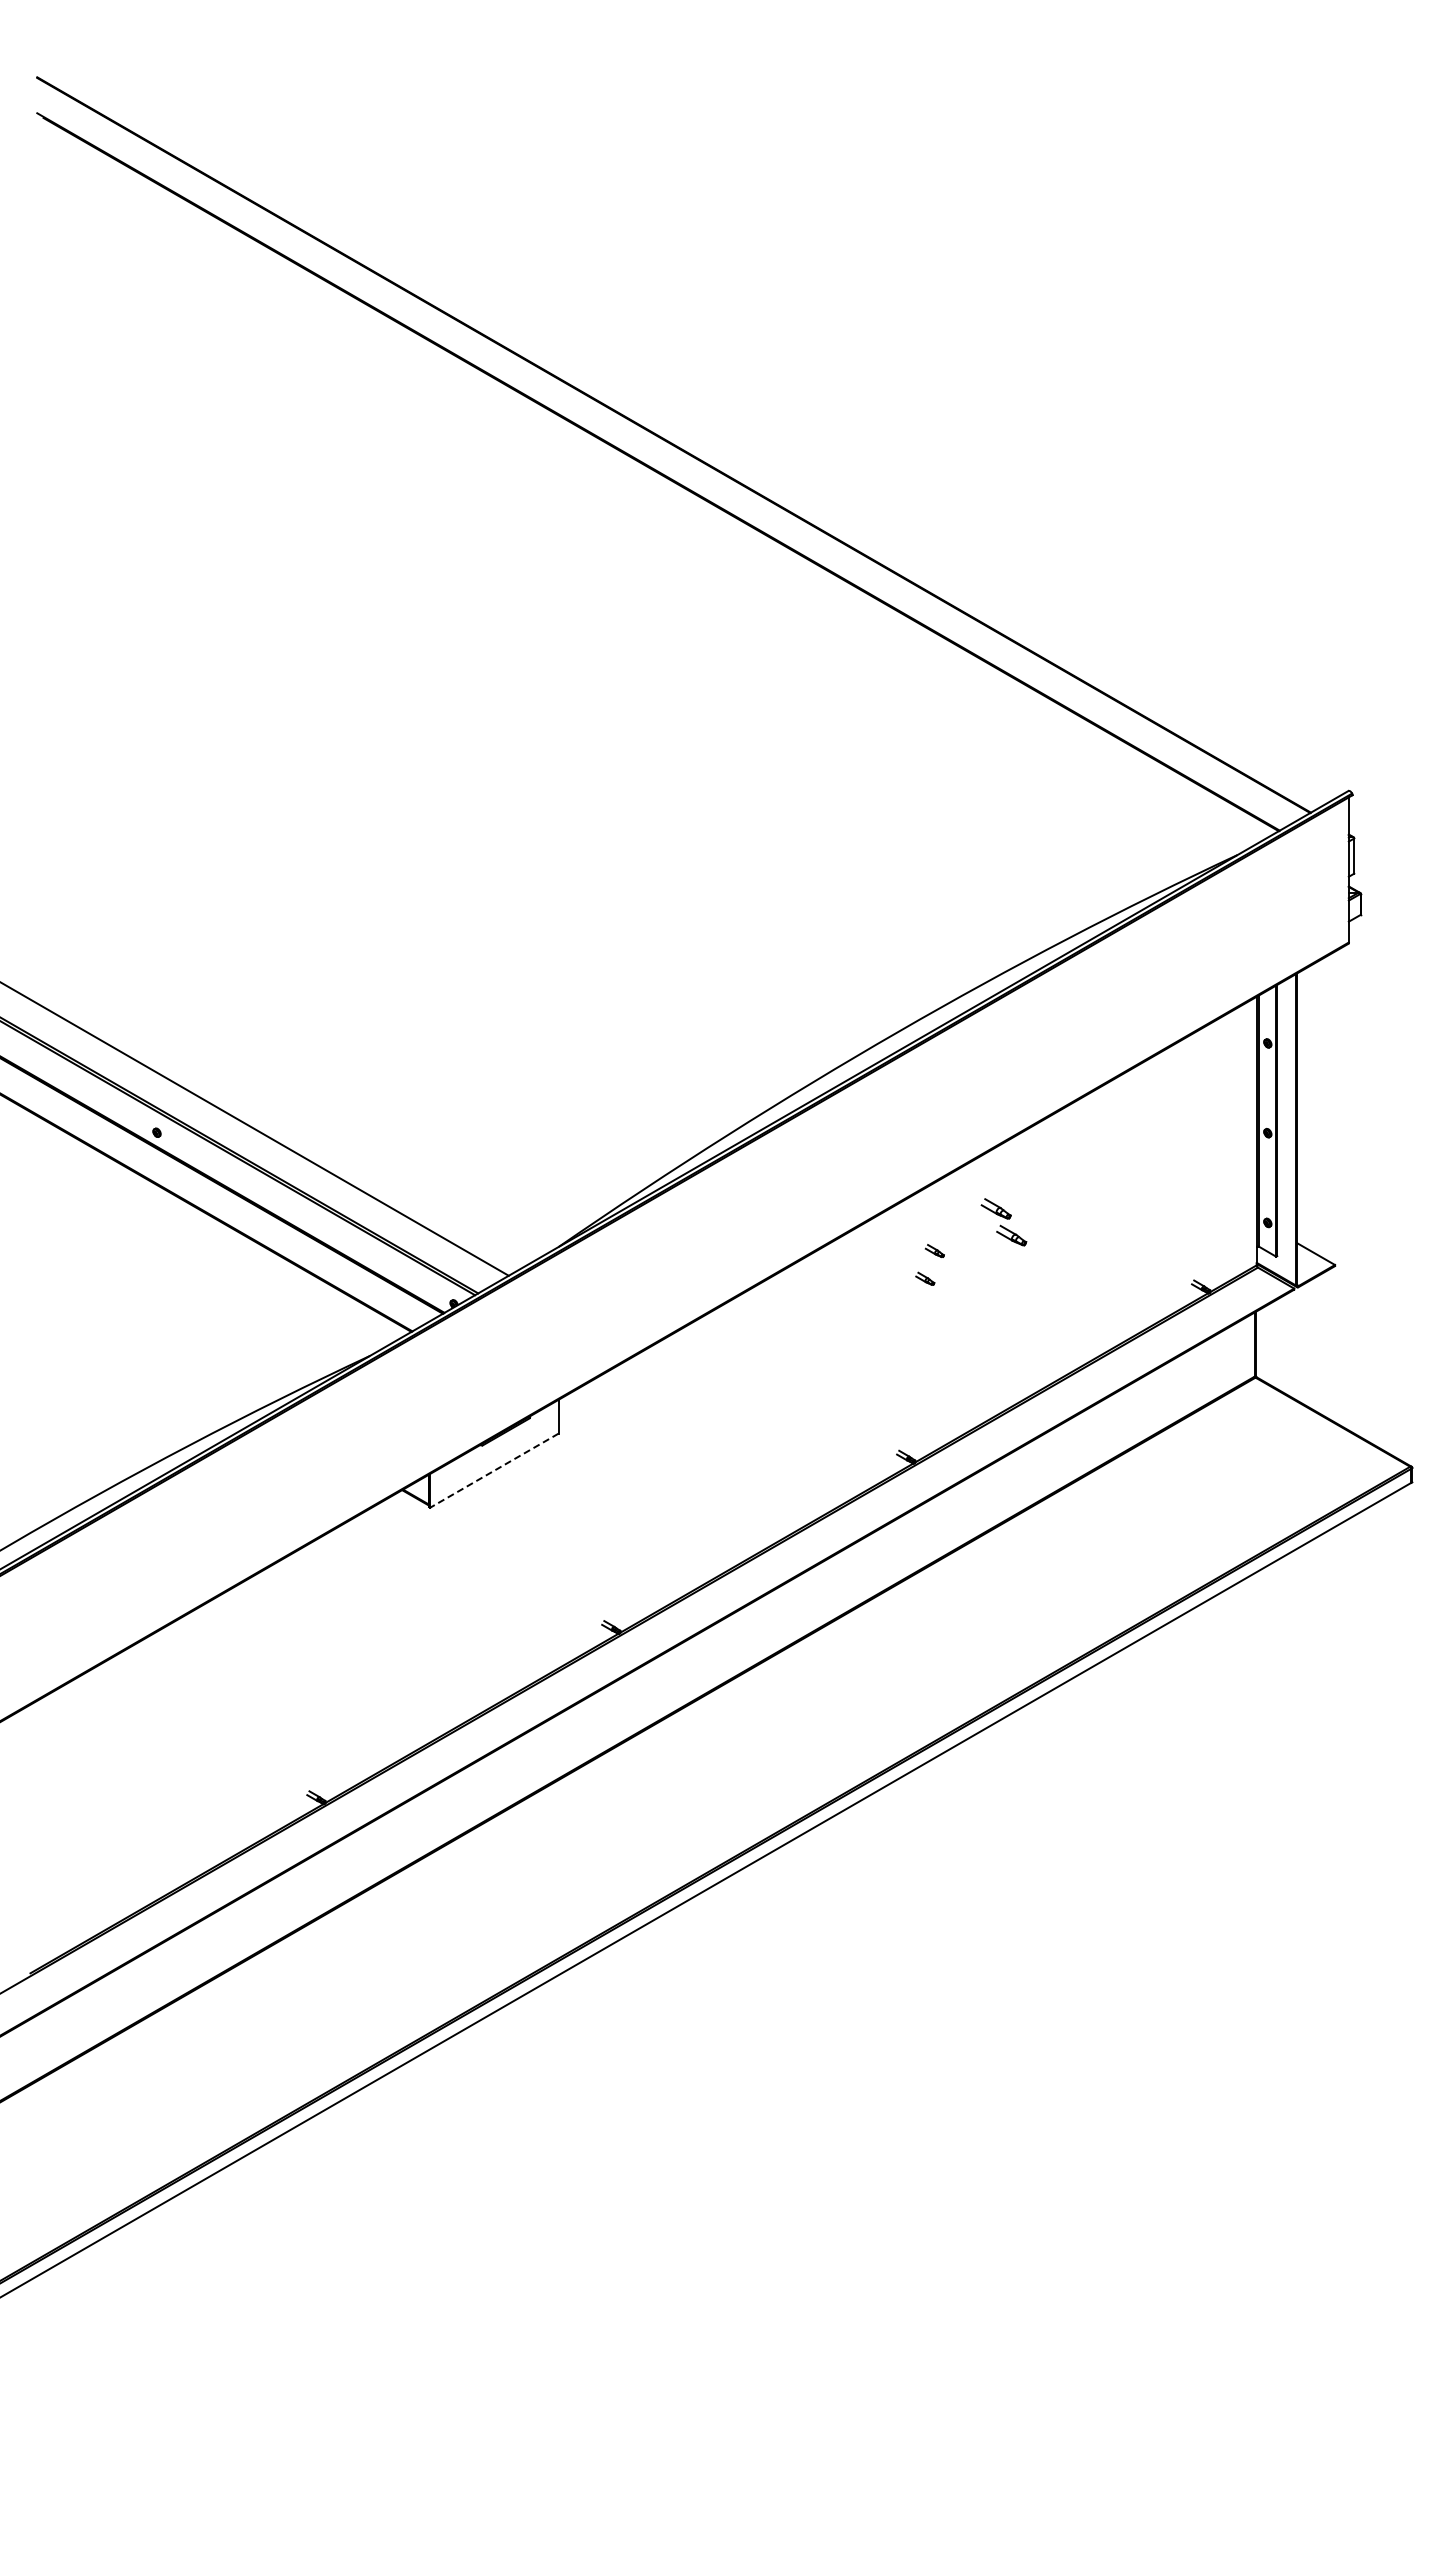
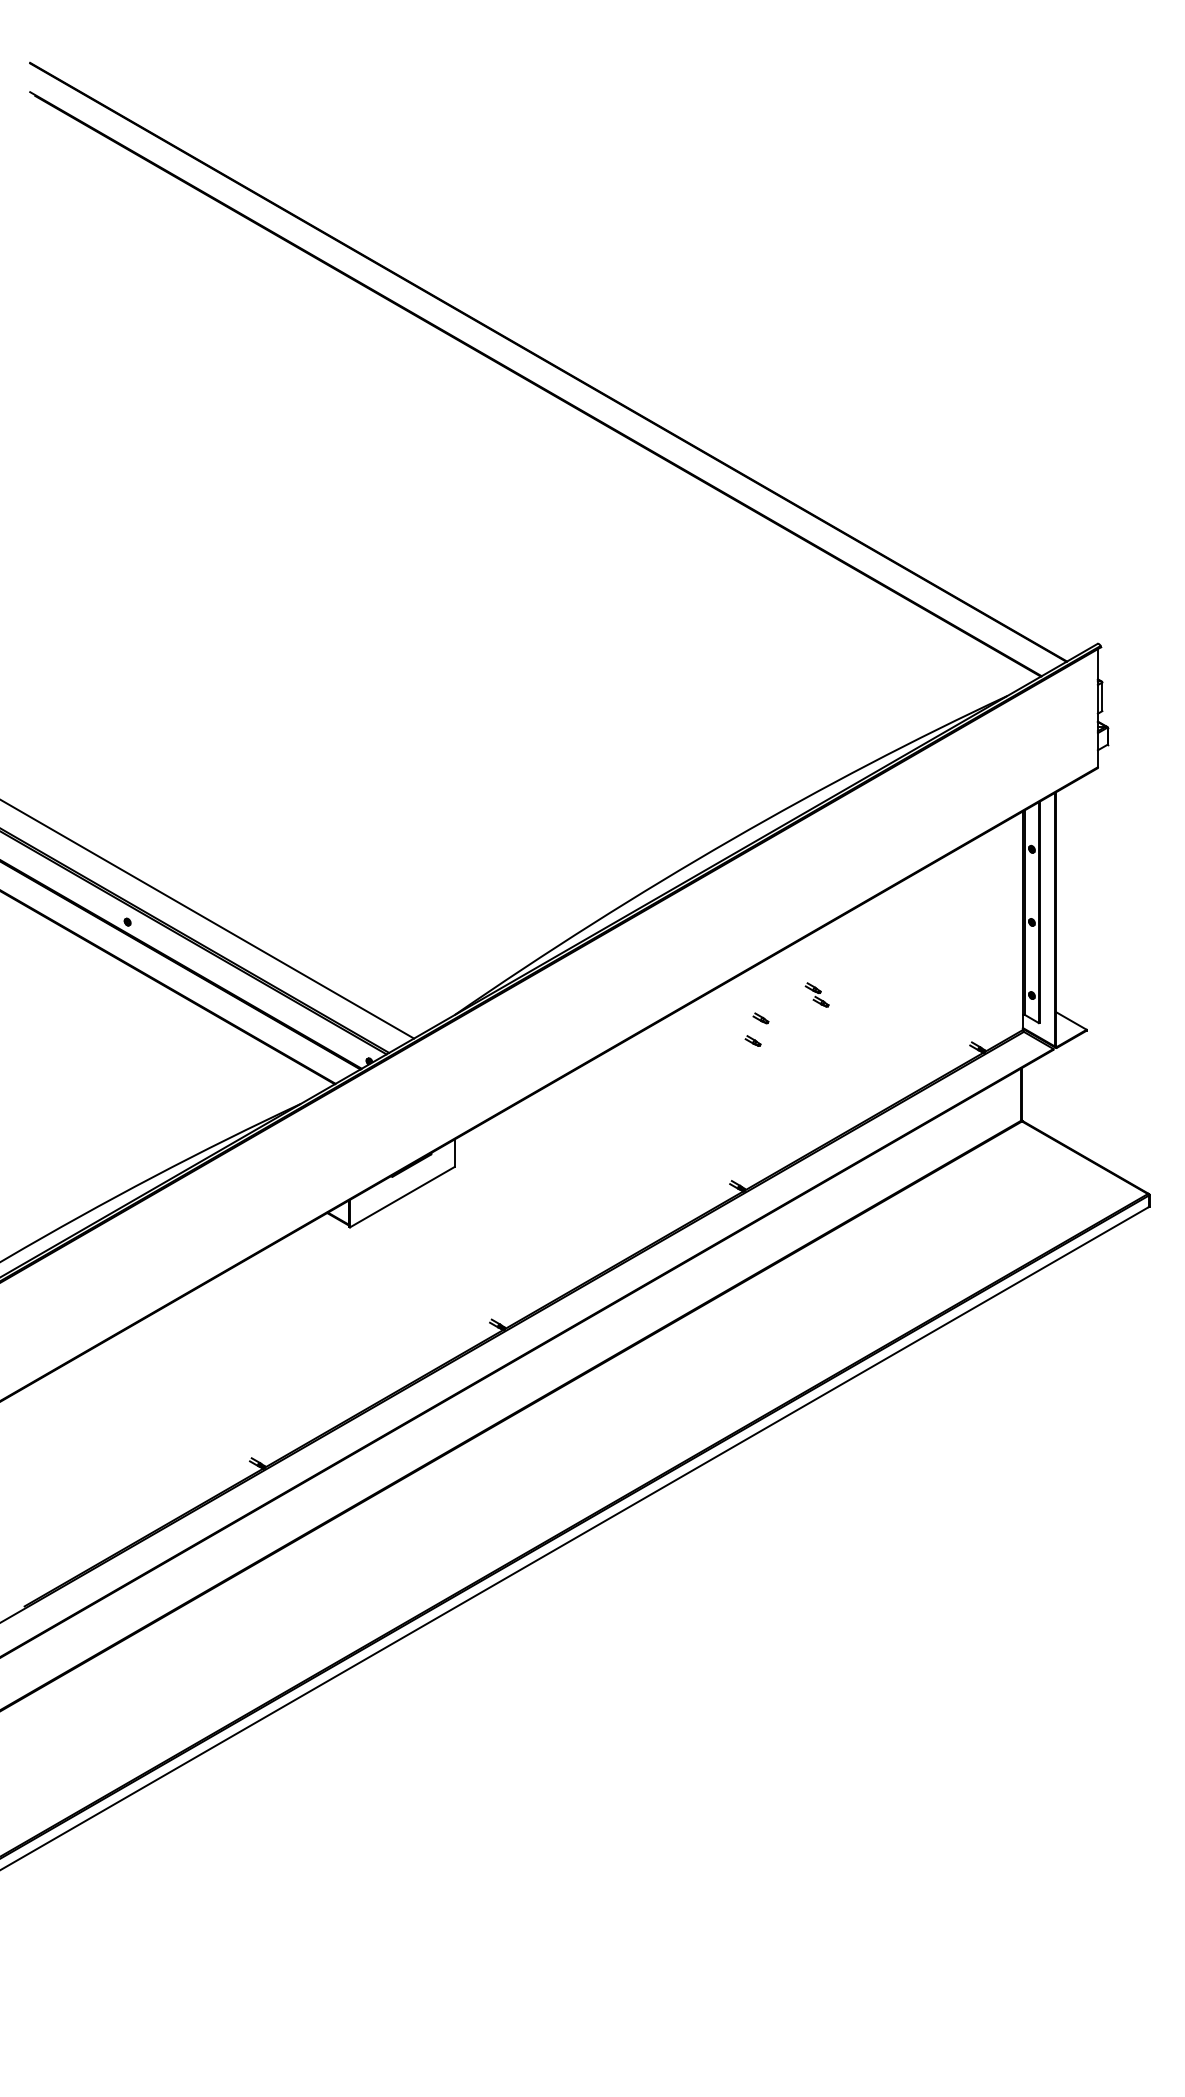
part: (1003, 1222) -> (816, 995), size x0.62
line: (493, 1470) -> (401, 1197), dashed -> solid

